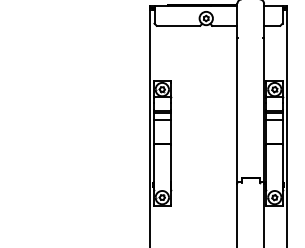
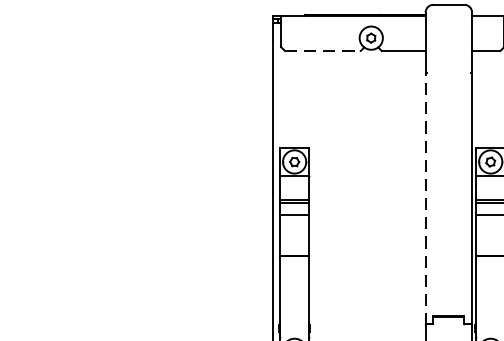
line: (178, 25) -> (322, 50), solid -> dashed
line: (237, 110) -> (425, 198), solid -> dashed

